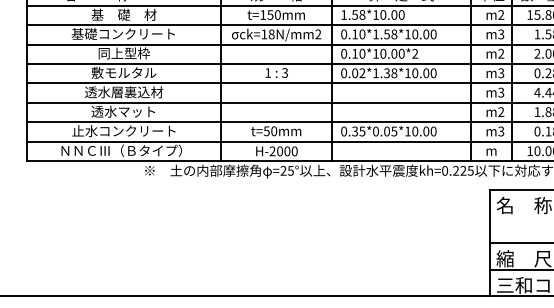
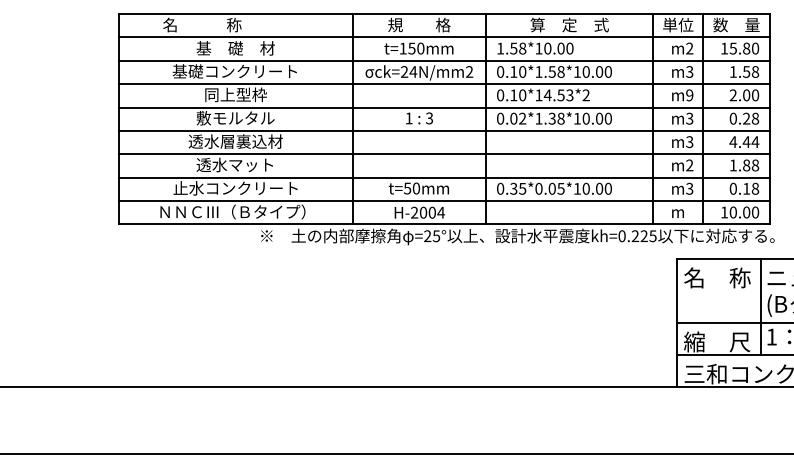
text: (268, 34) -> (409, 71), ck=18N/mm2 -> ck=24N/mm2
text: (392, 53) -> (558, 95), 0.10*10.00*2 -> 0.10*14.53*2
text: (501, 53) -> (689, 95), m2 -> m9
text: (295, 151) -> (441, 212), H-2000 -> H-2004

